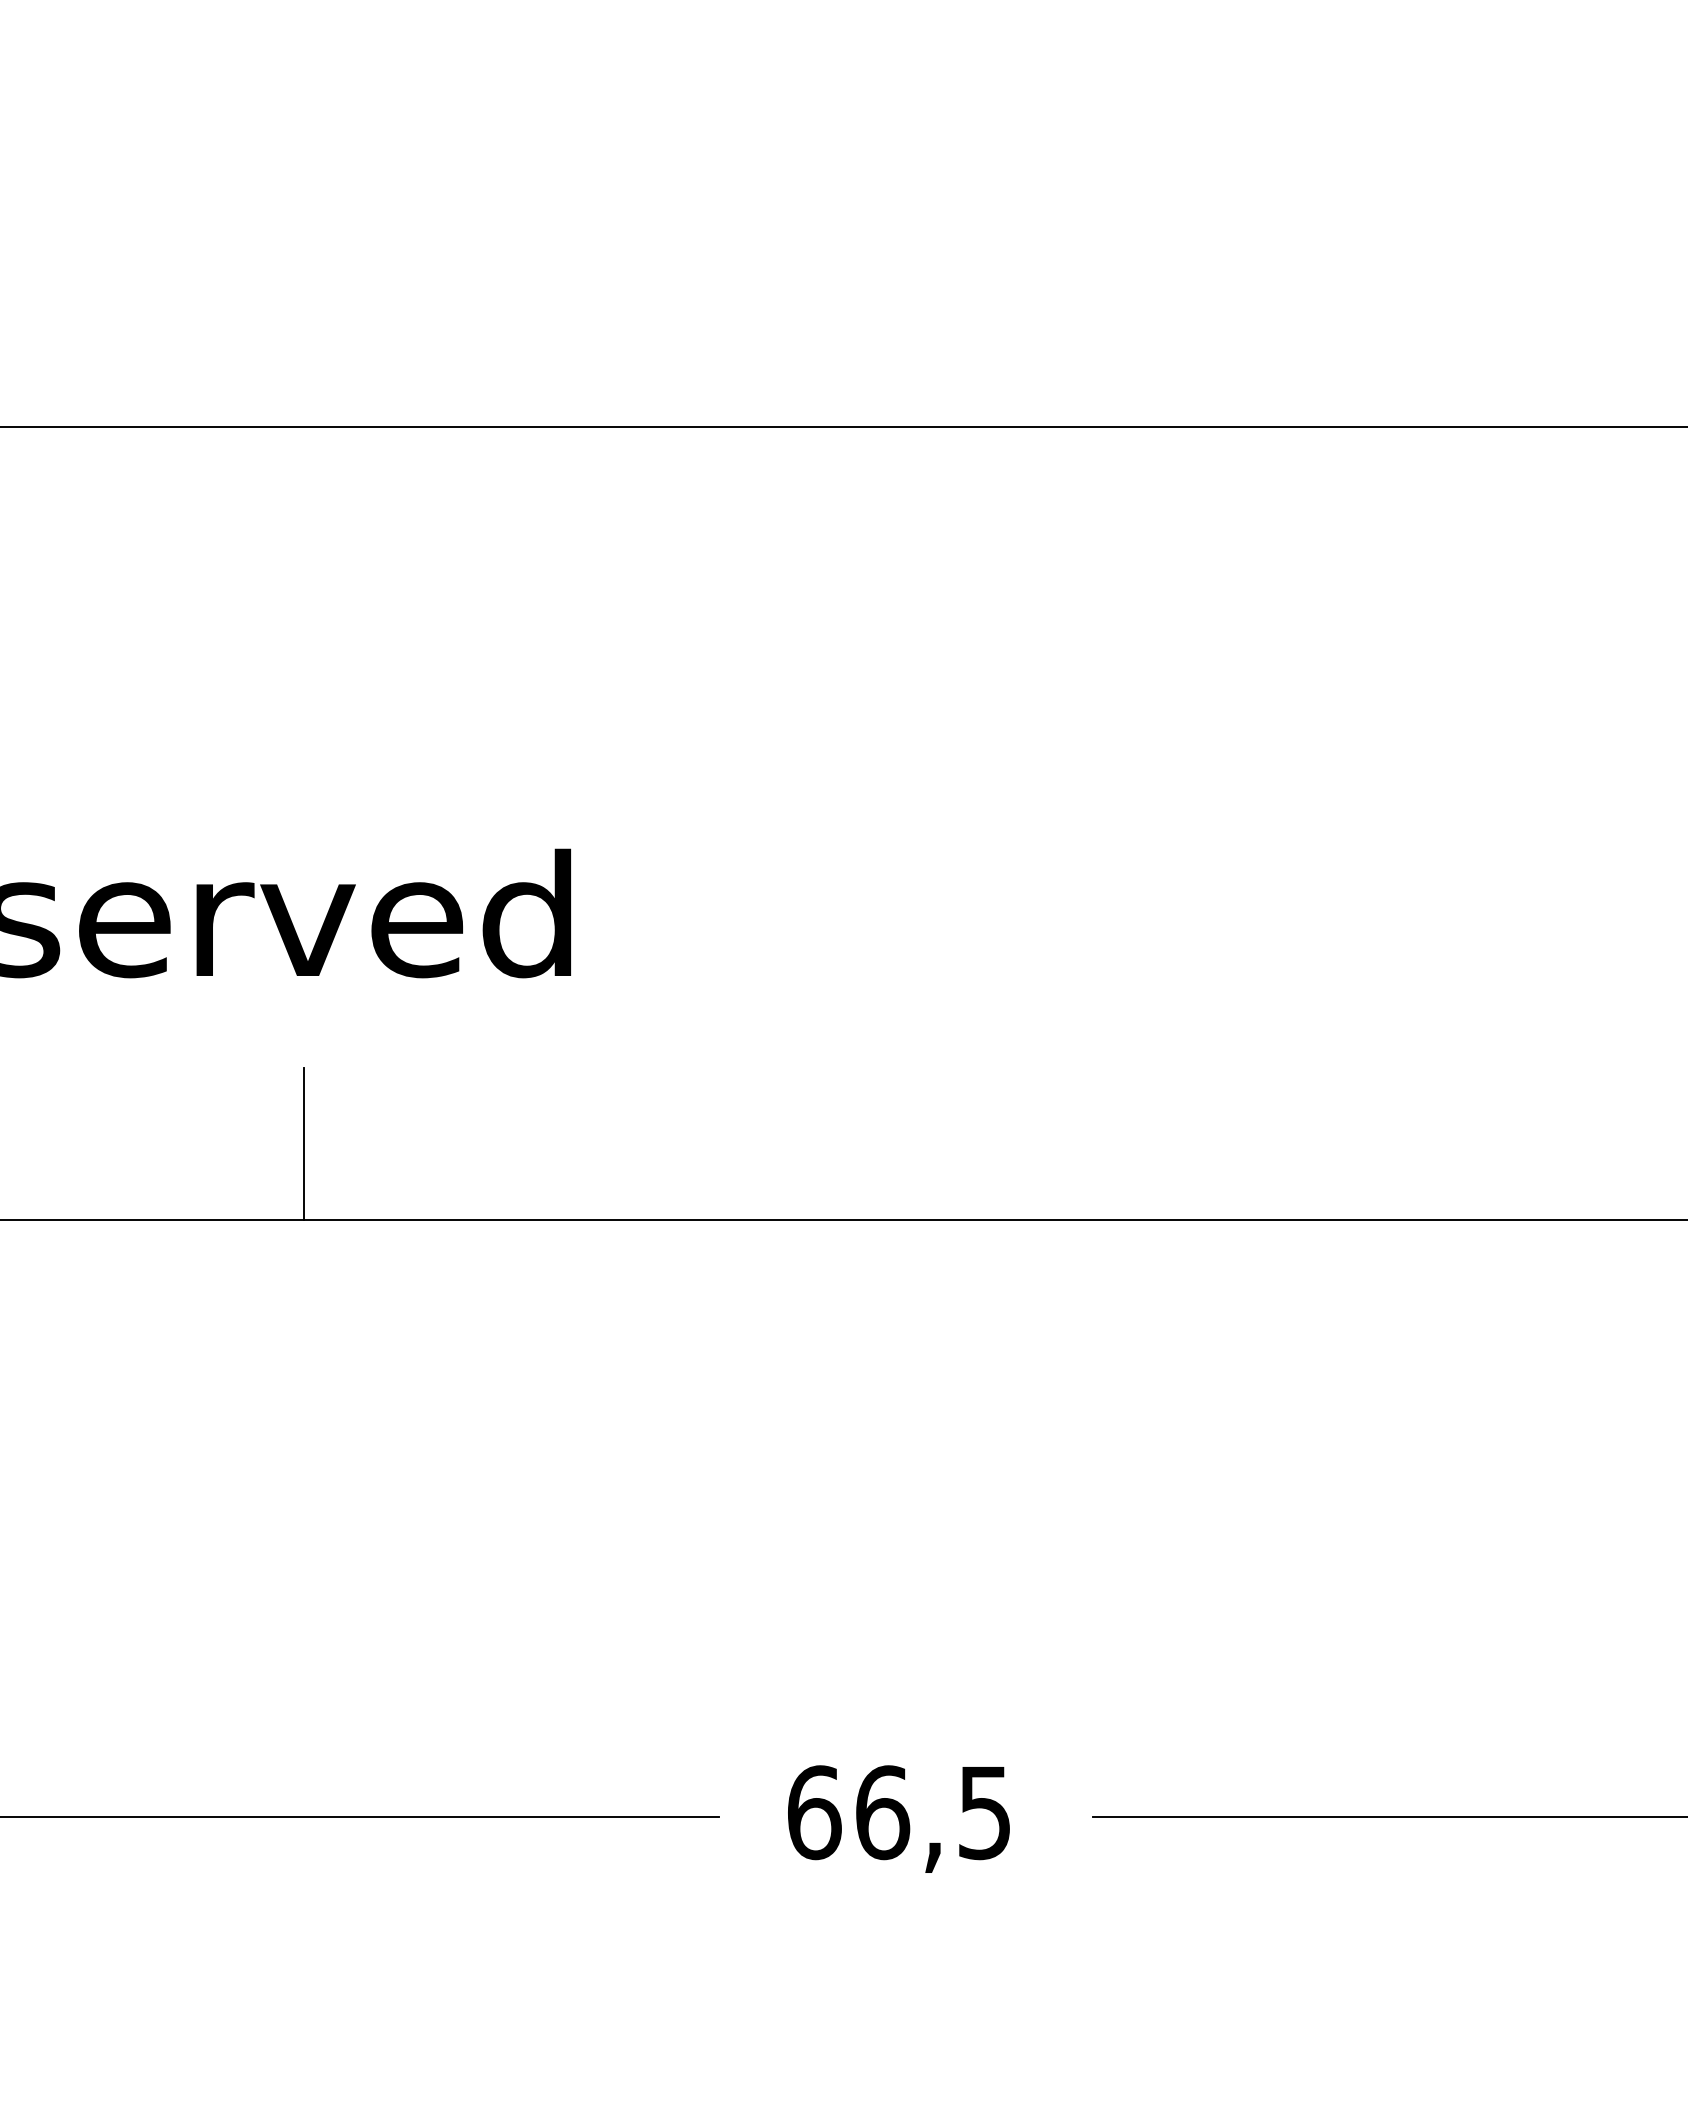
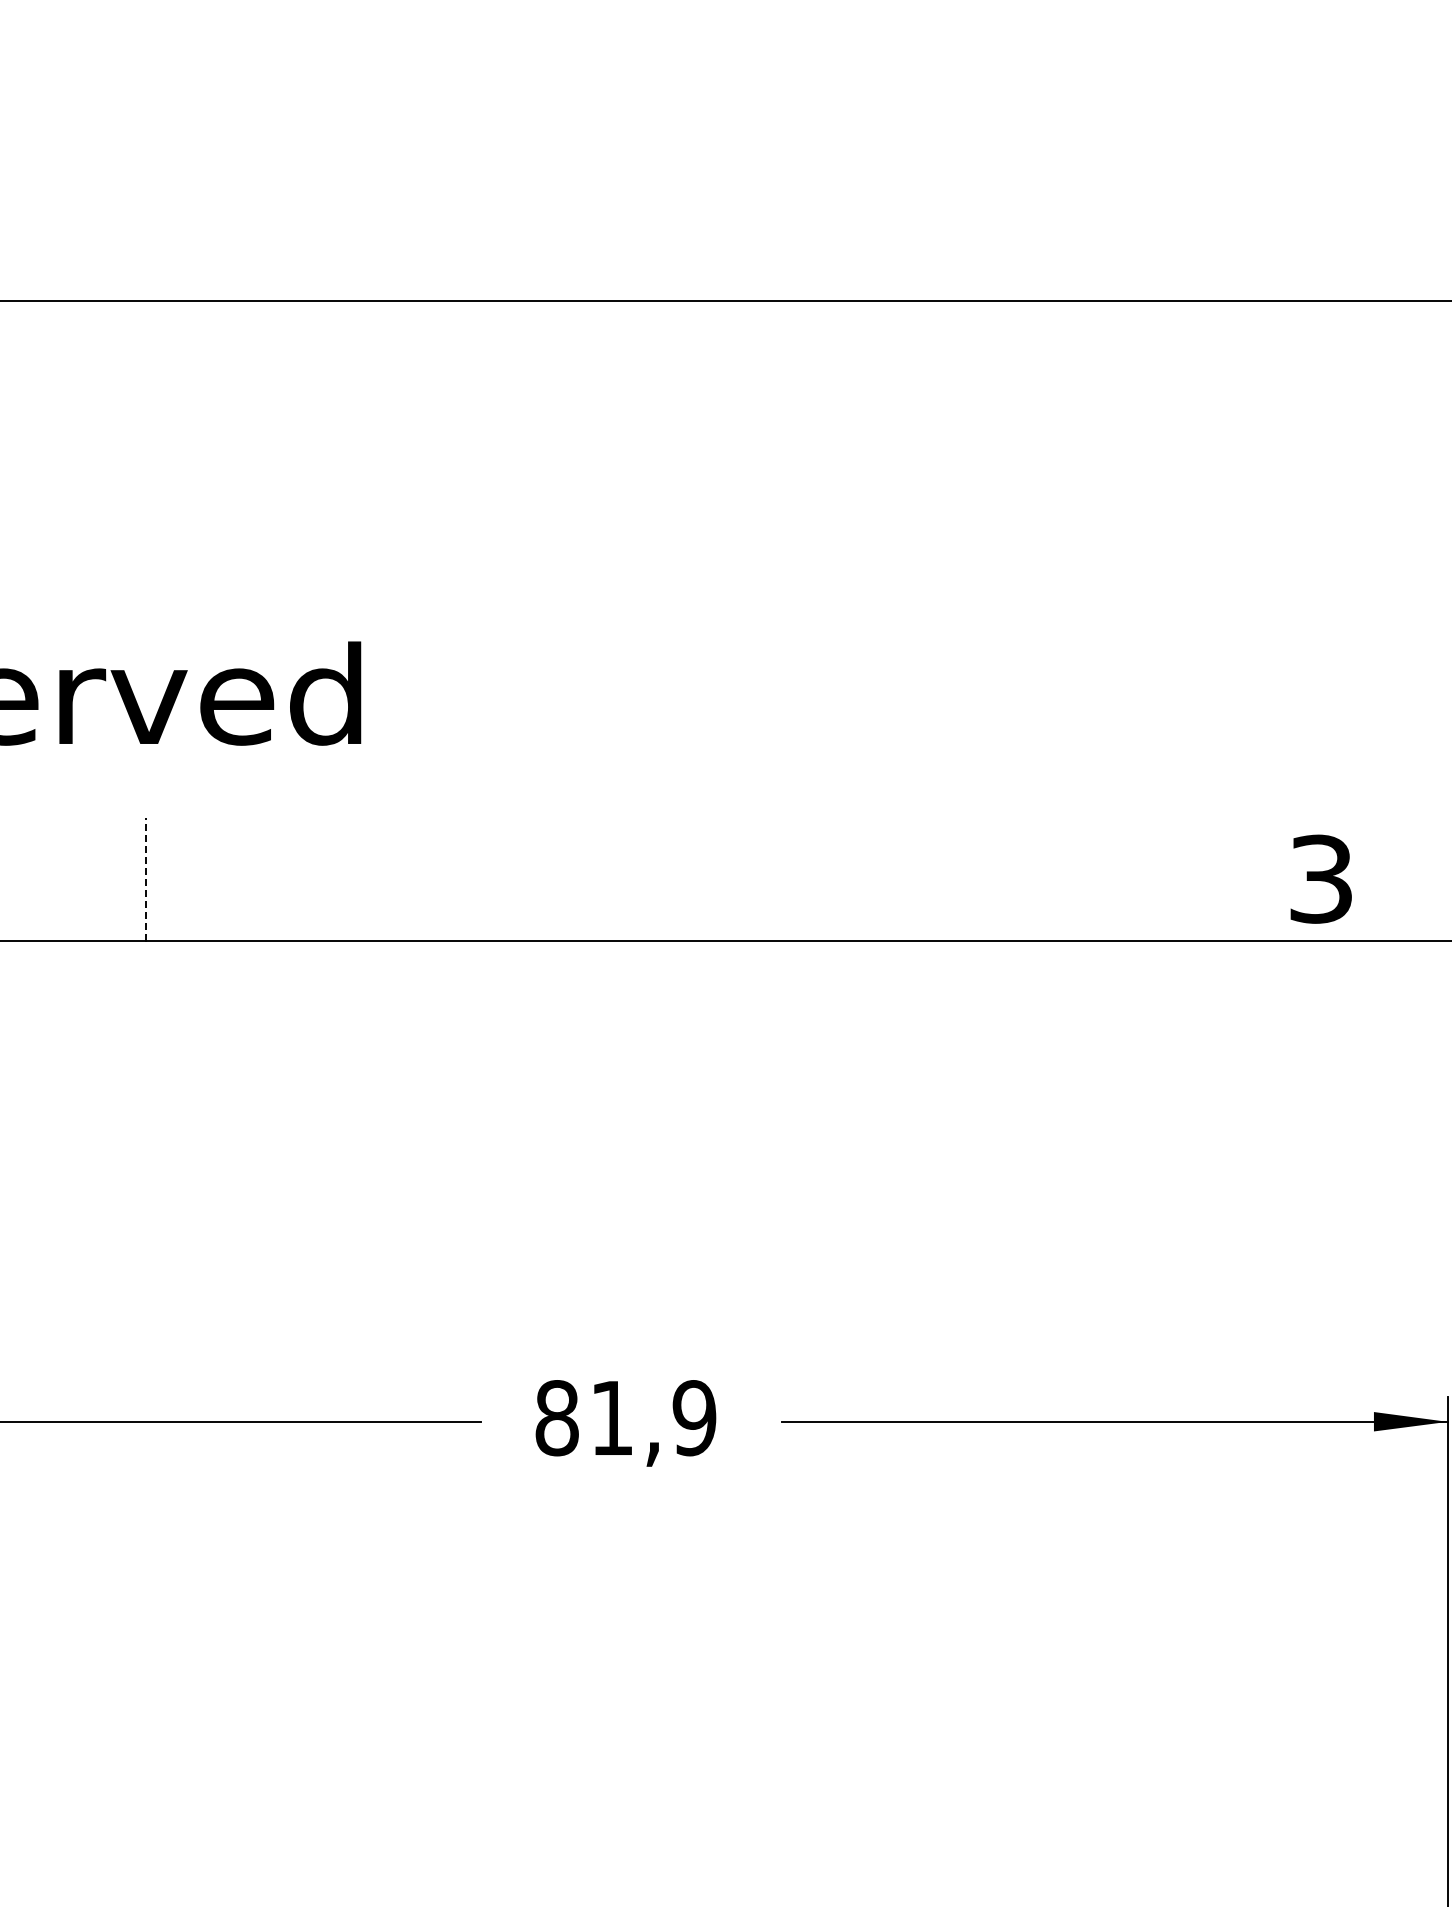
line: (304, 1142) -> (146, 878), solid -> dashed
text: (899, 1813) -> (625, 1418), 66,5 -> 81,9

